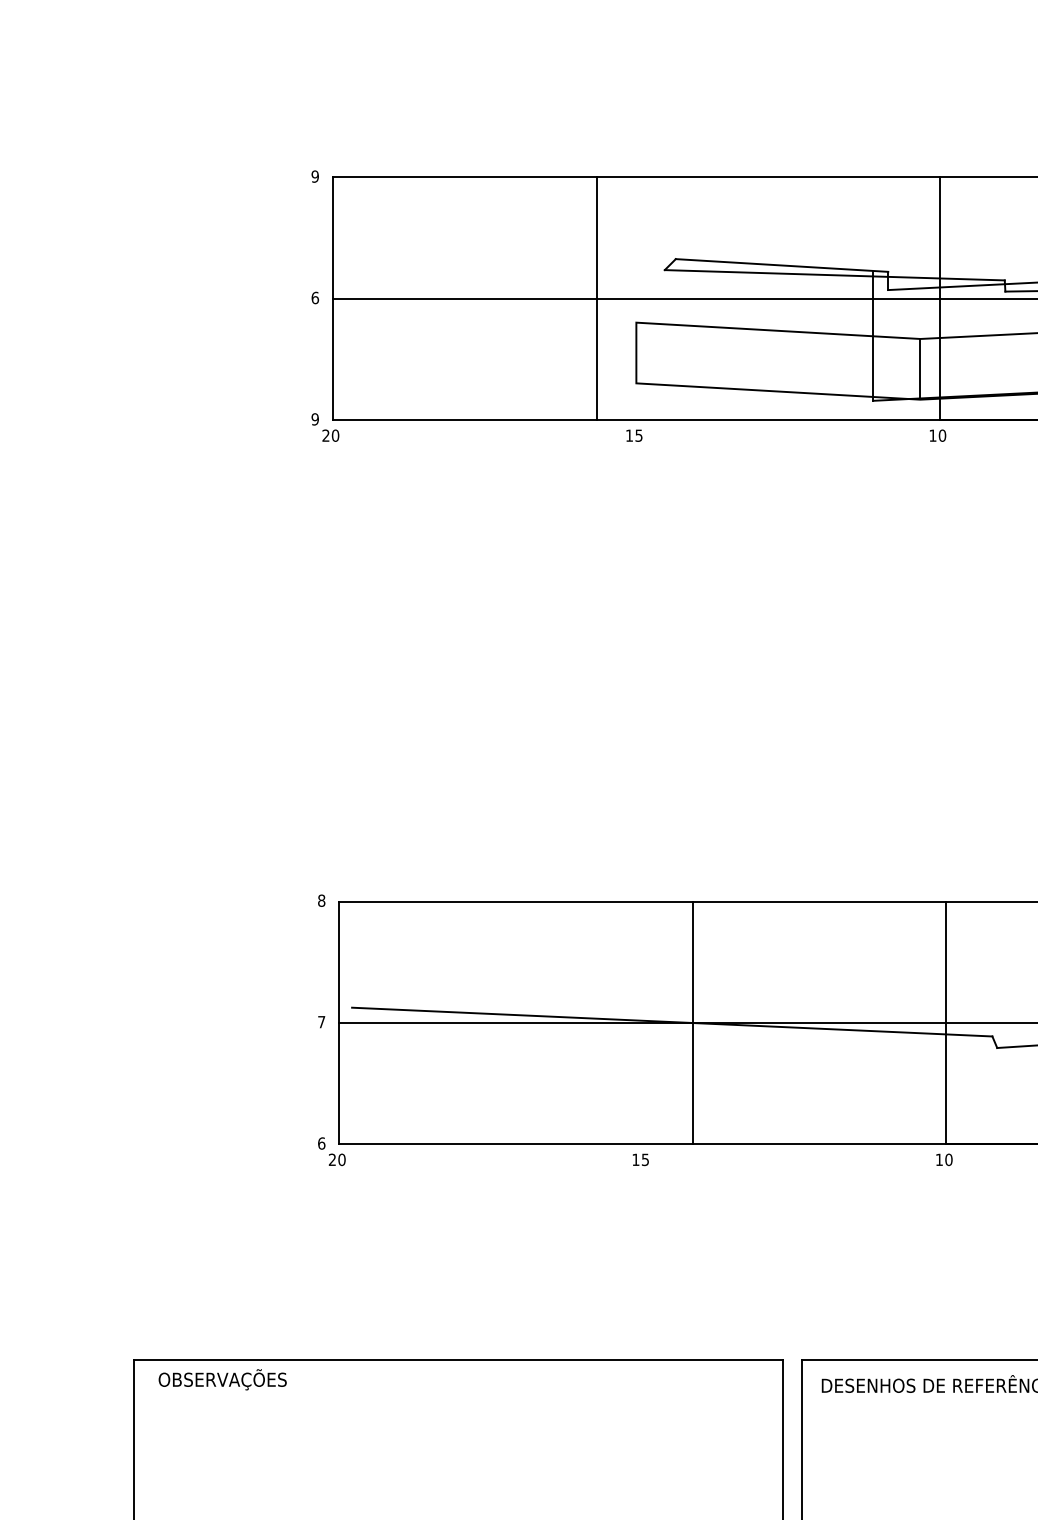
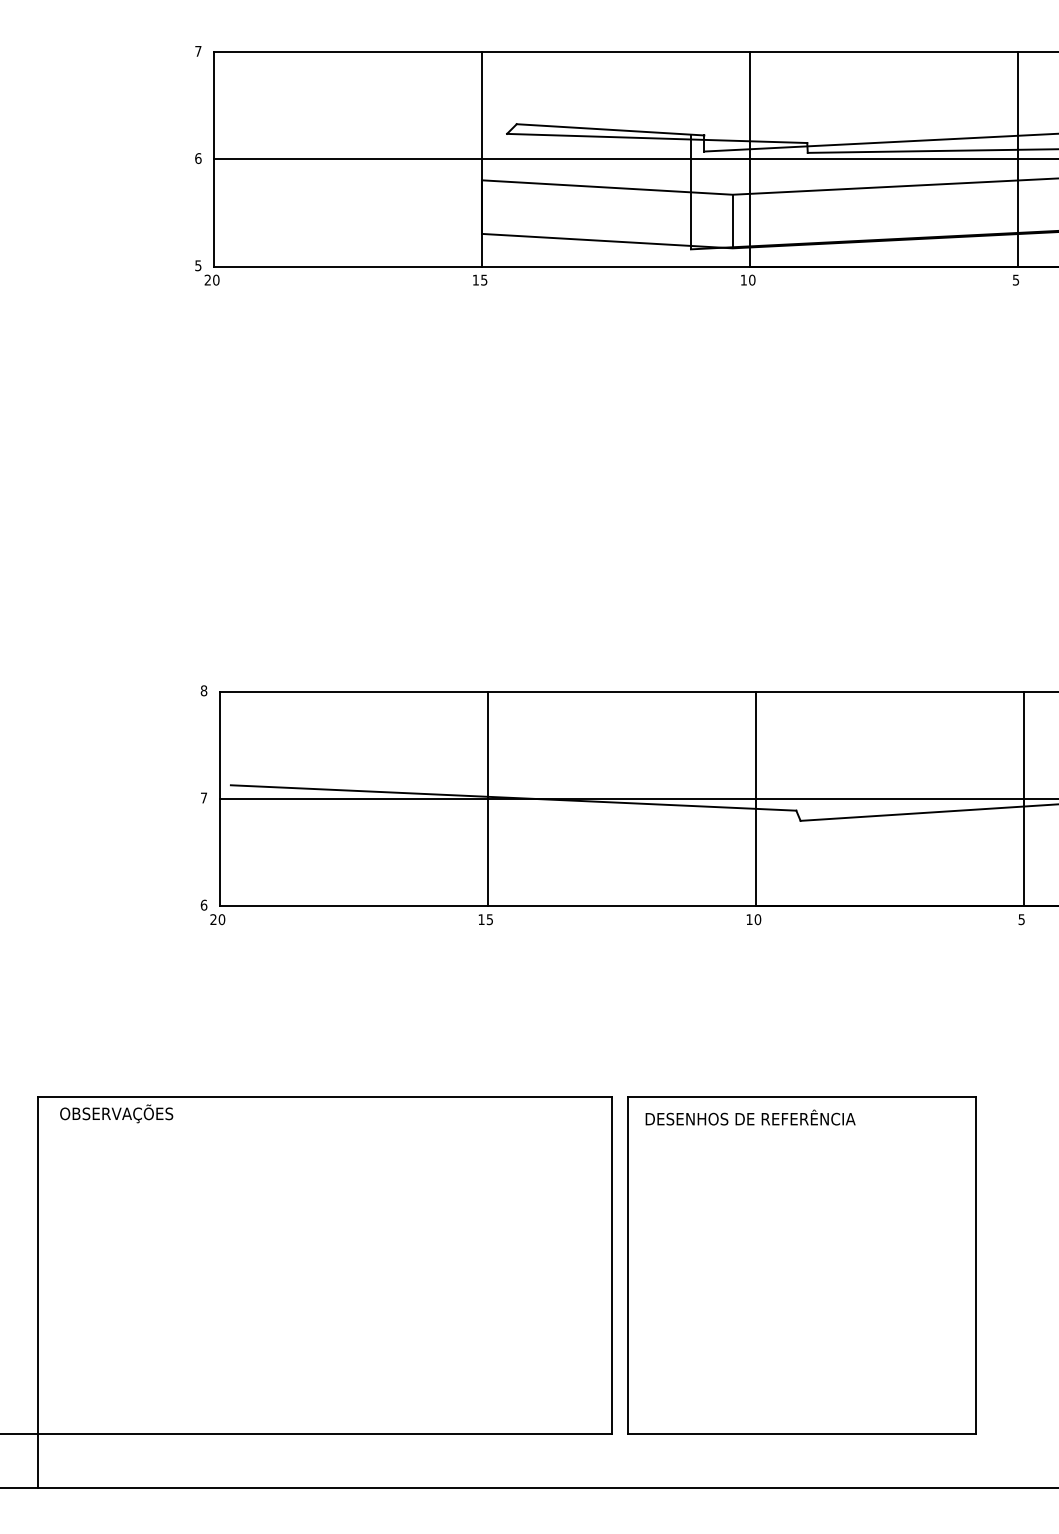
text: (315, 175) -> (198, 50), 9 -> 7
line: (596, 299) -> (481, 159), moved
text: (315, 419) -> (198, 265), 9 -> 5
line: (692, 1022) -> (487, 798), moved

